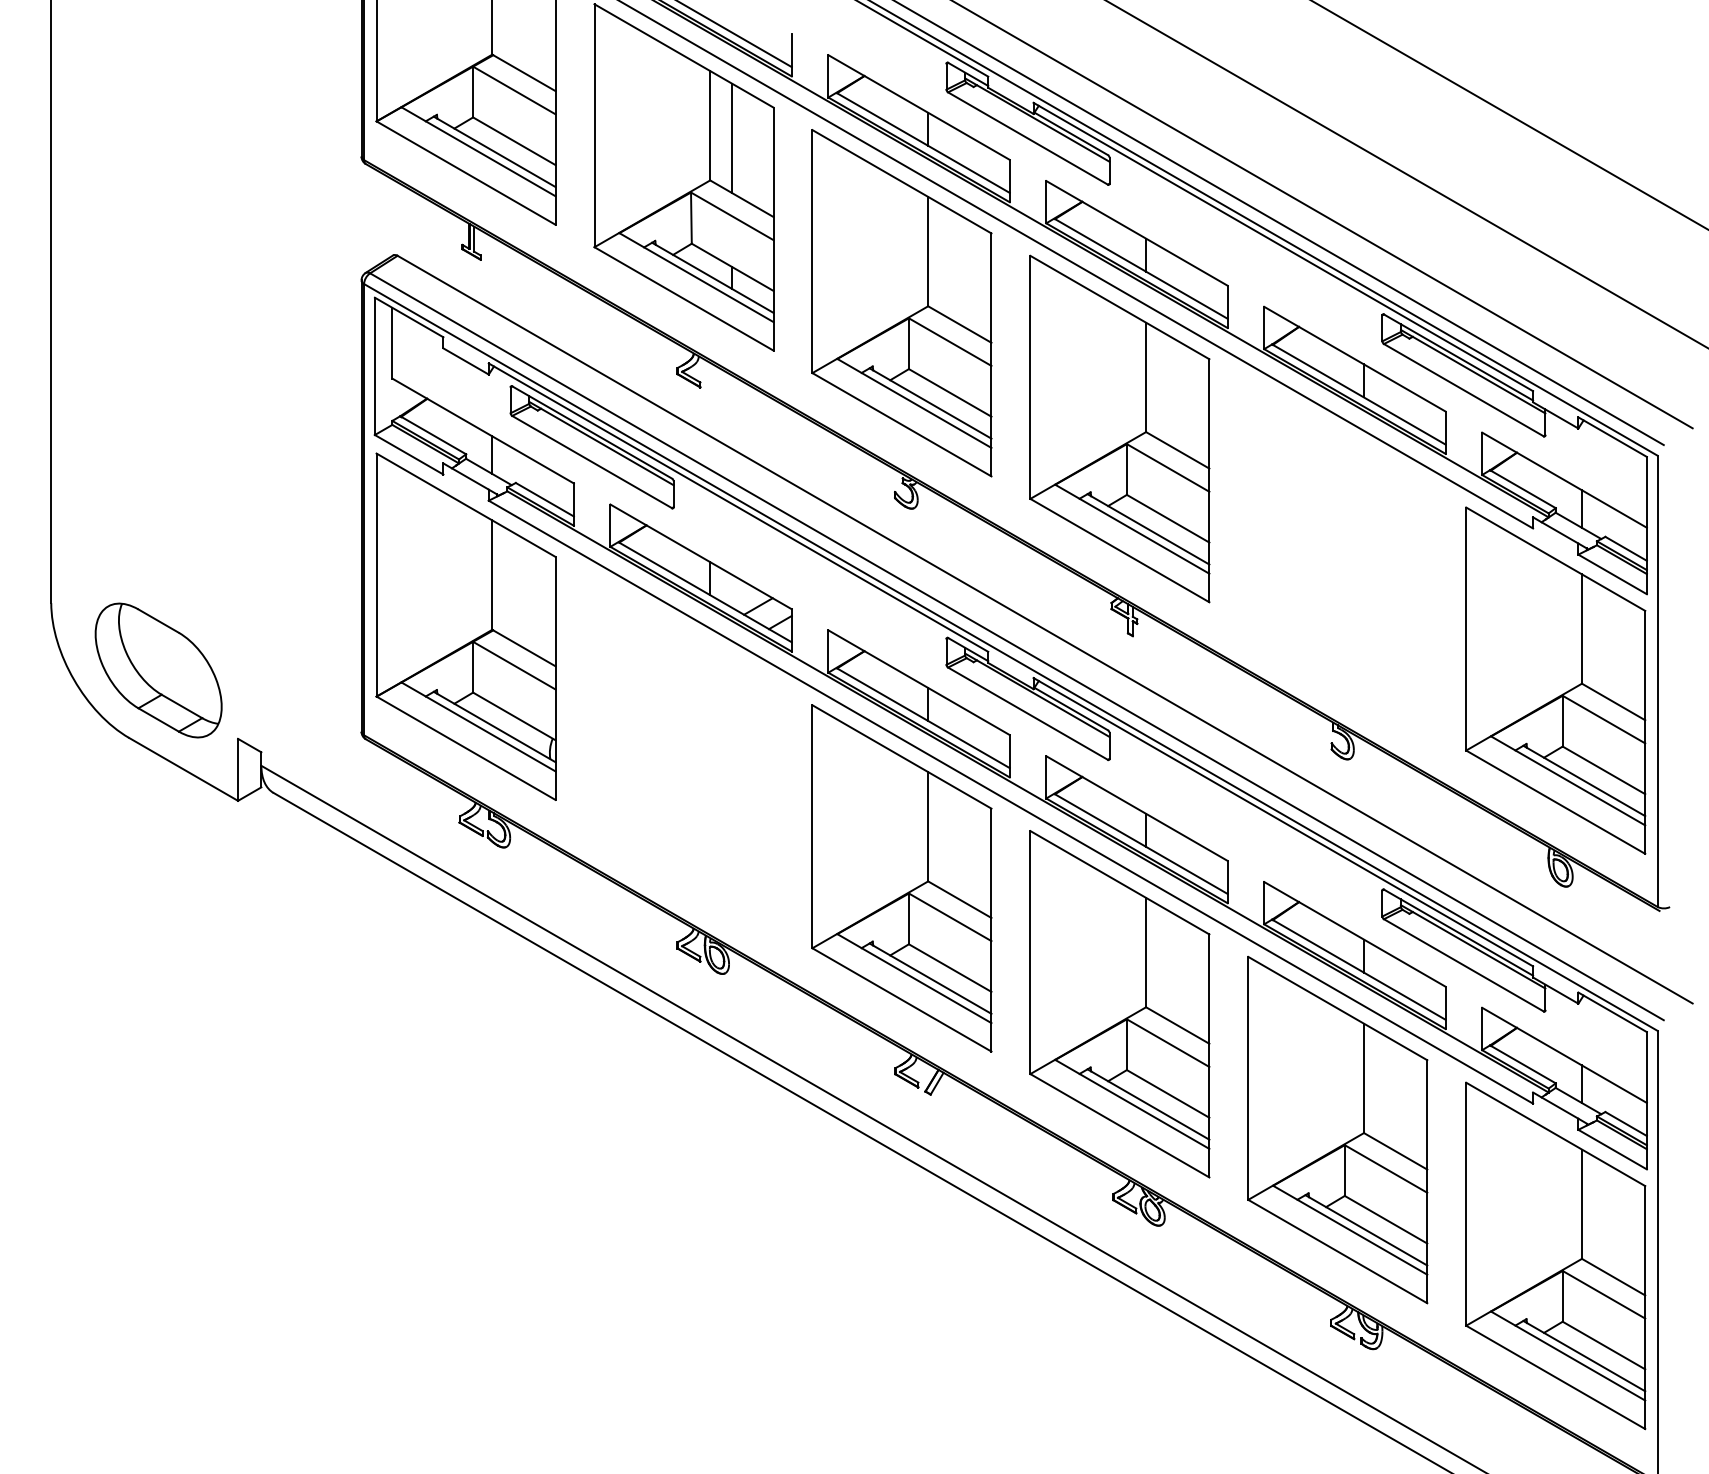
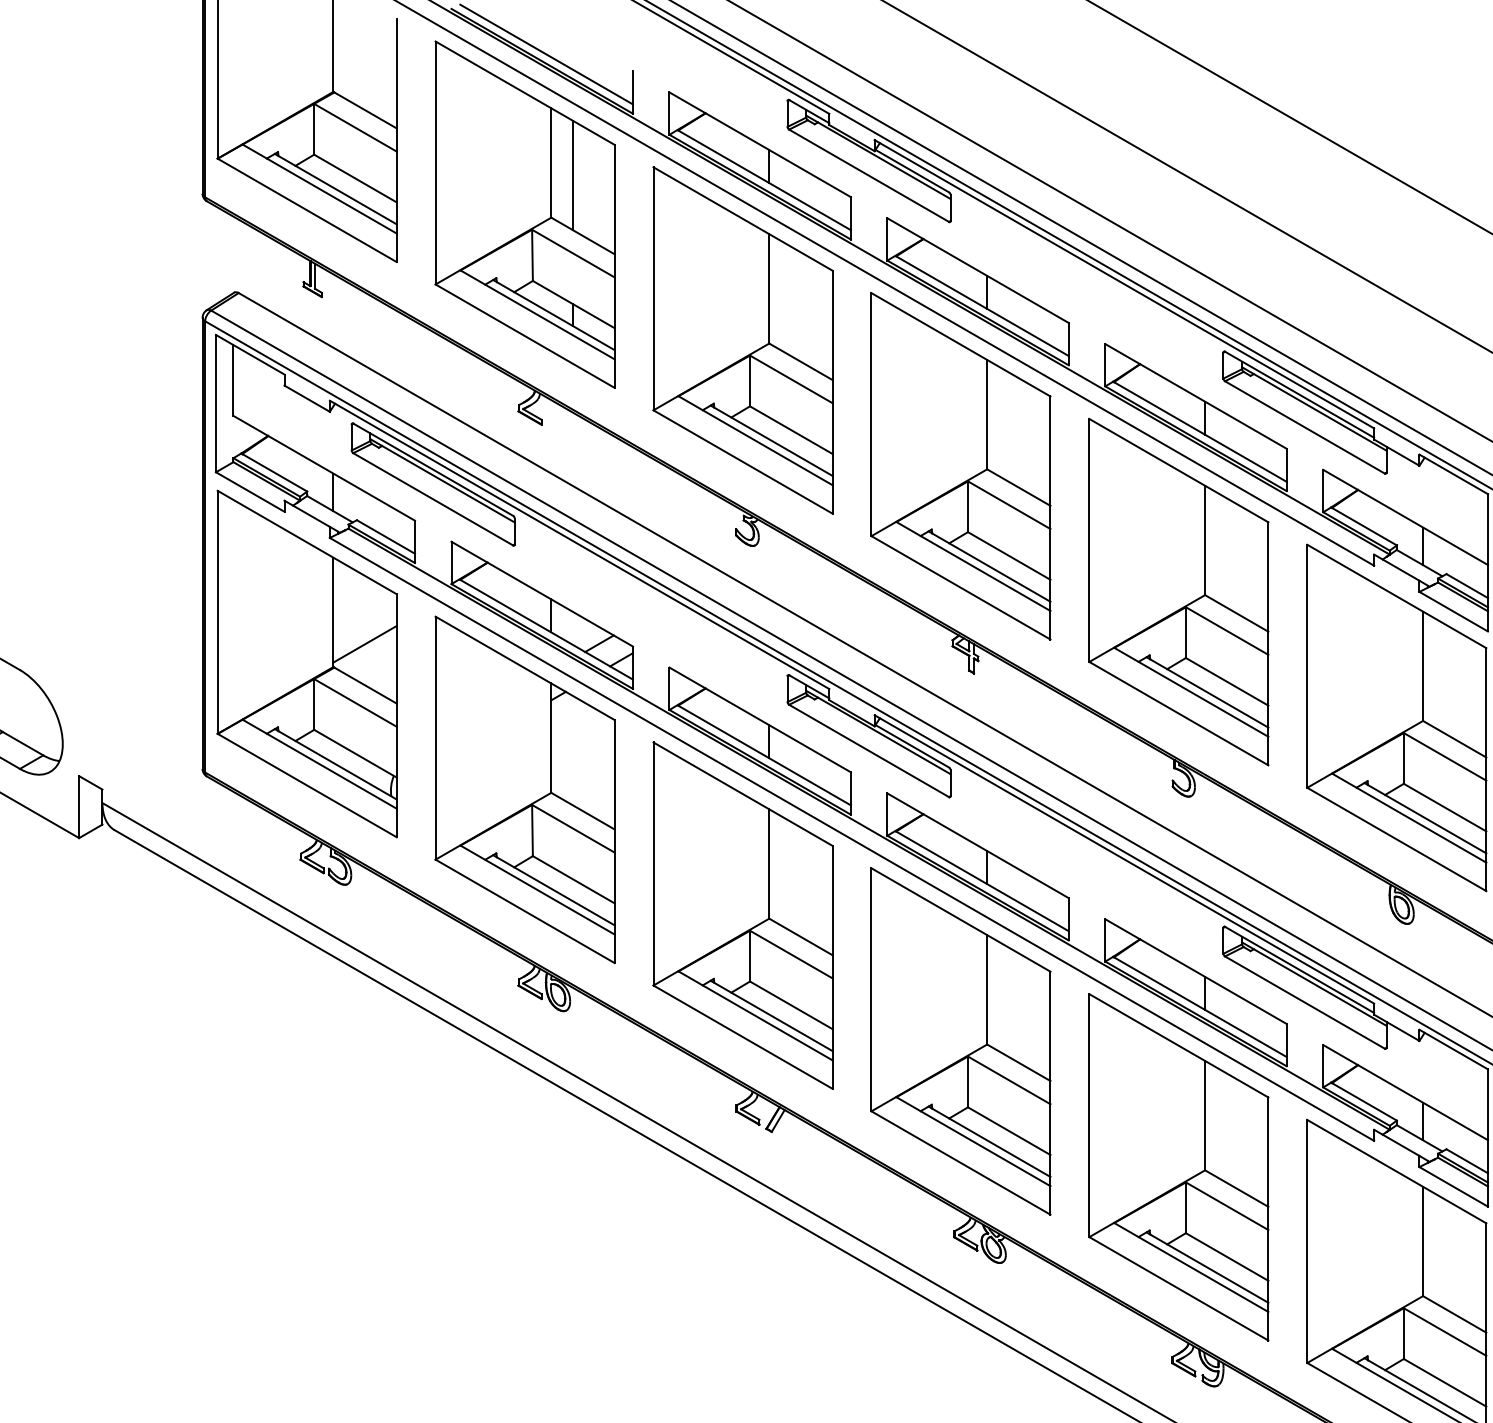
part: (1337, 554) -> (1178, 591), added
line: (523, 606) -> (364, 643), added
part: (683, 752) -> (524, 789), added

